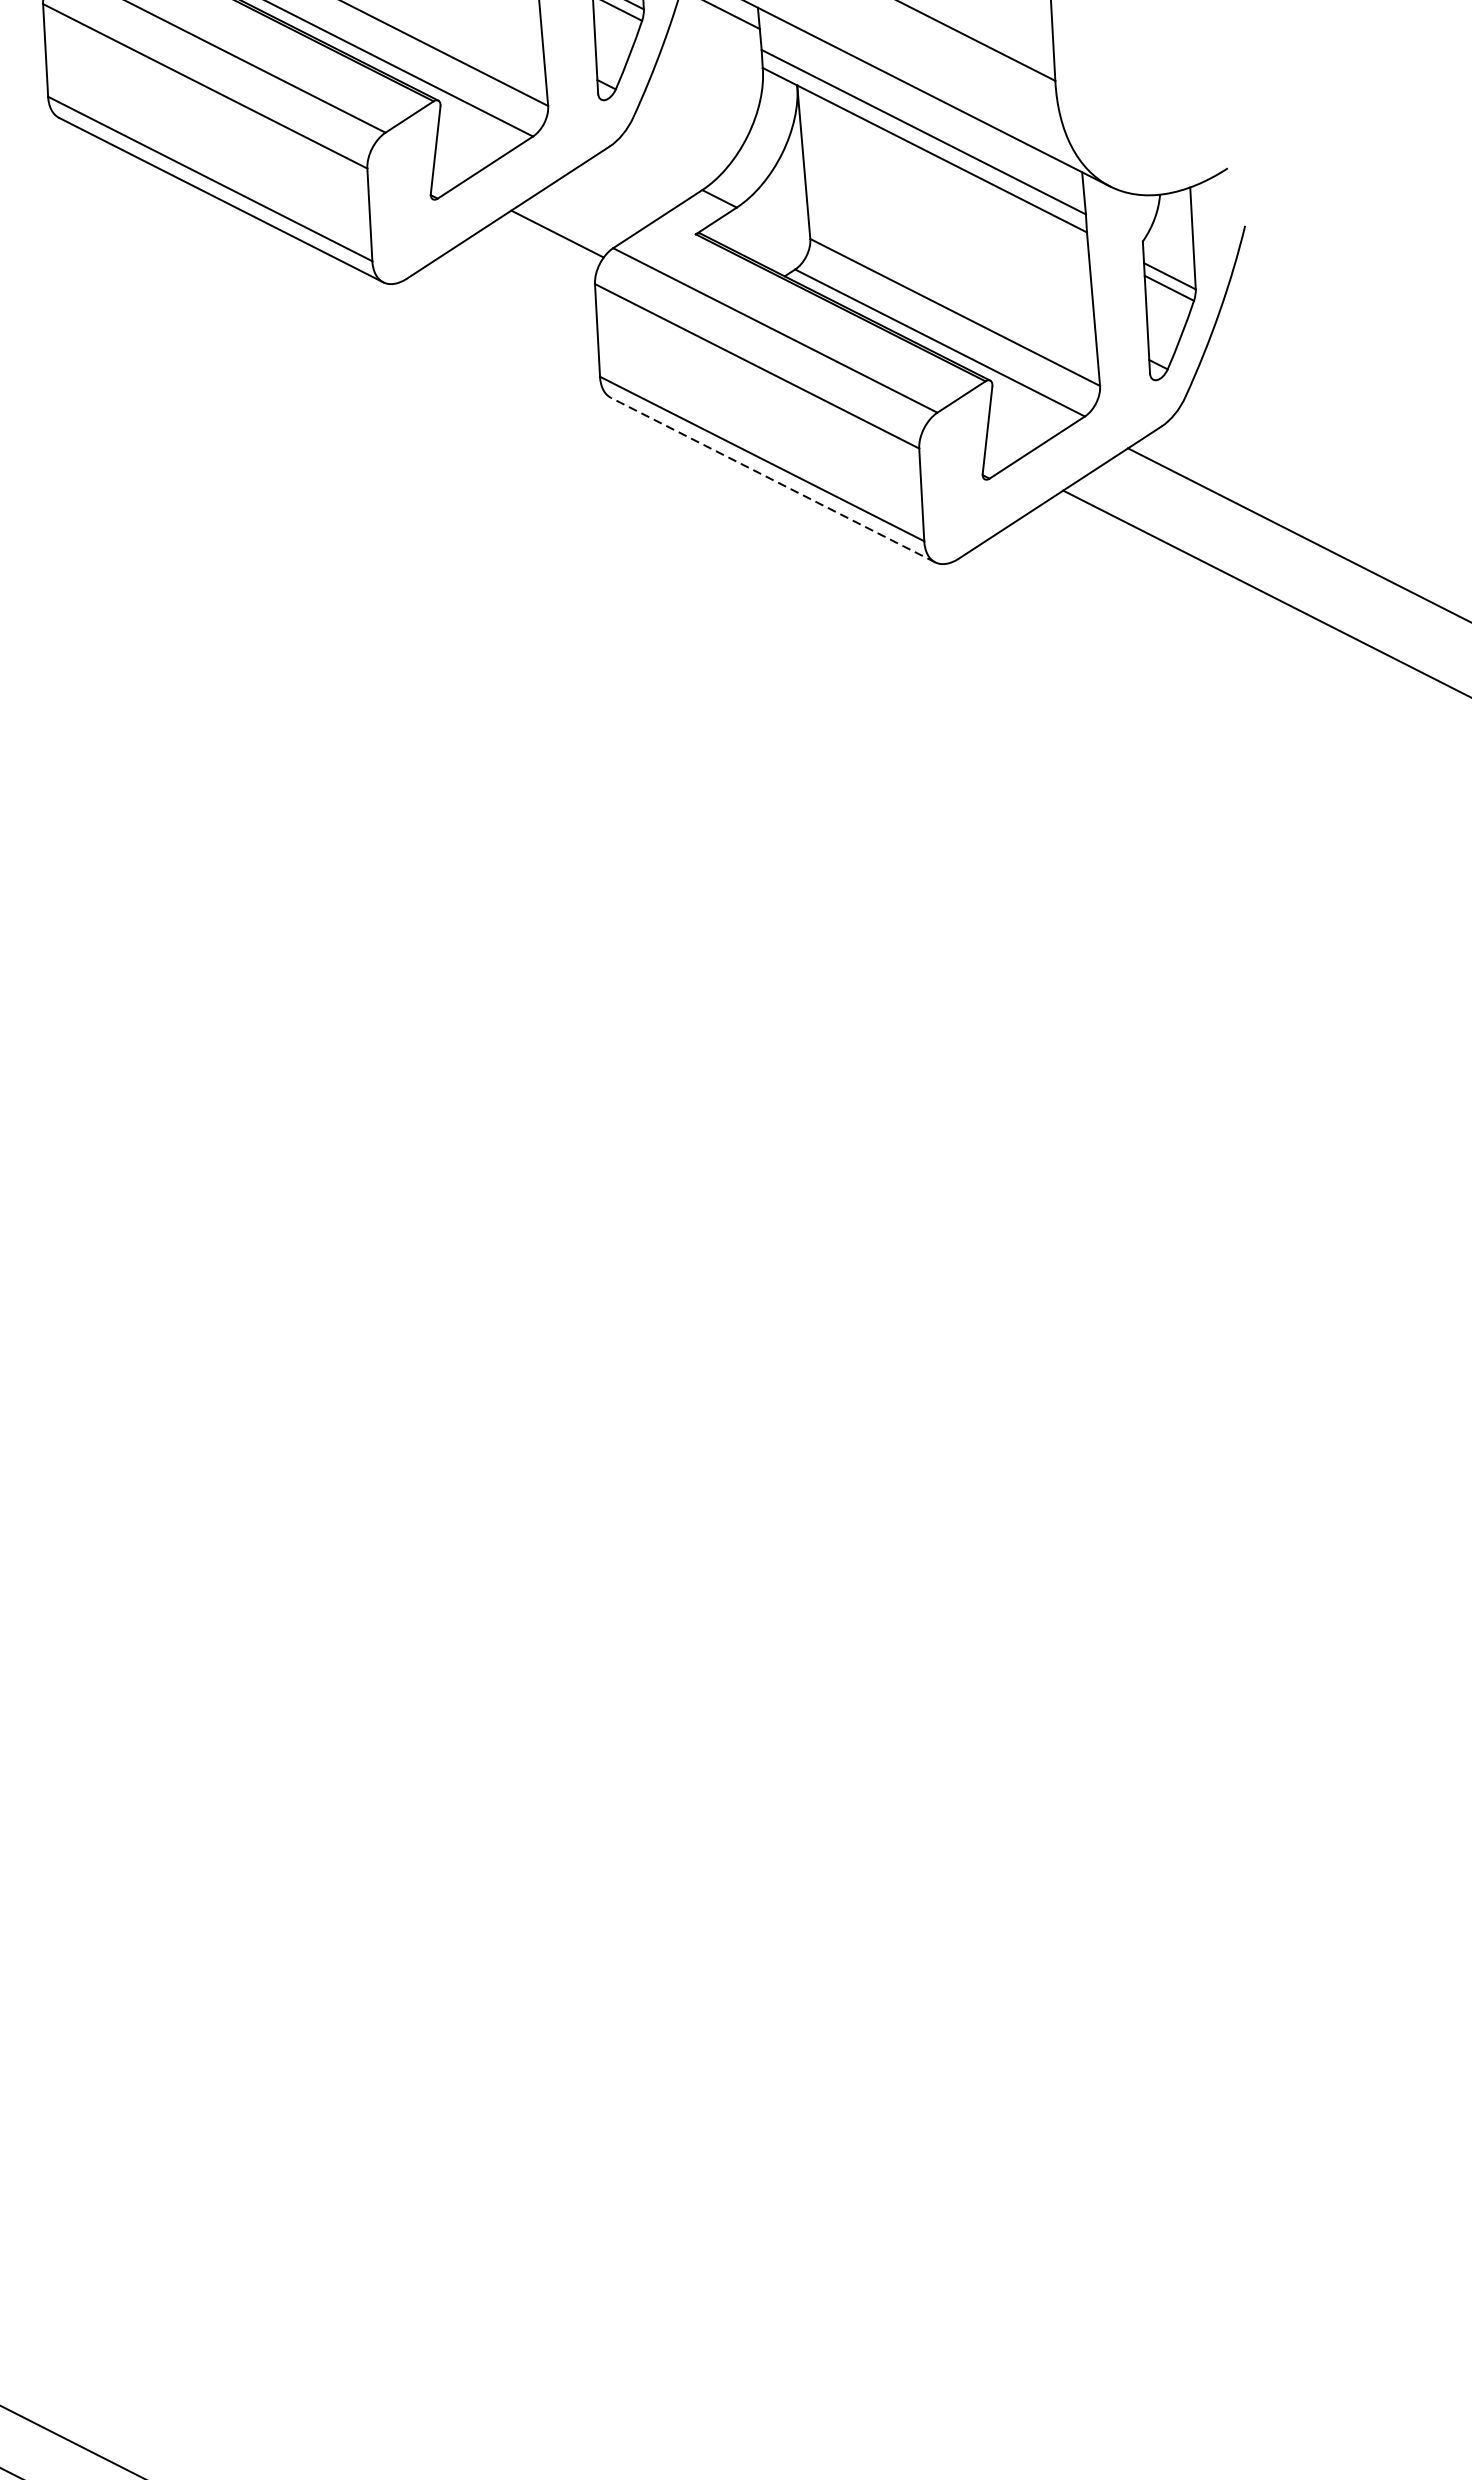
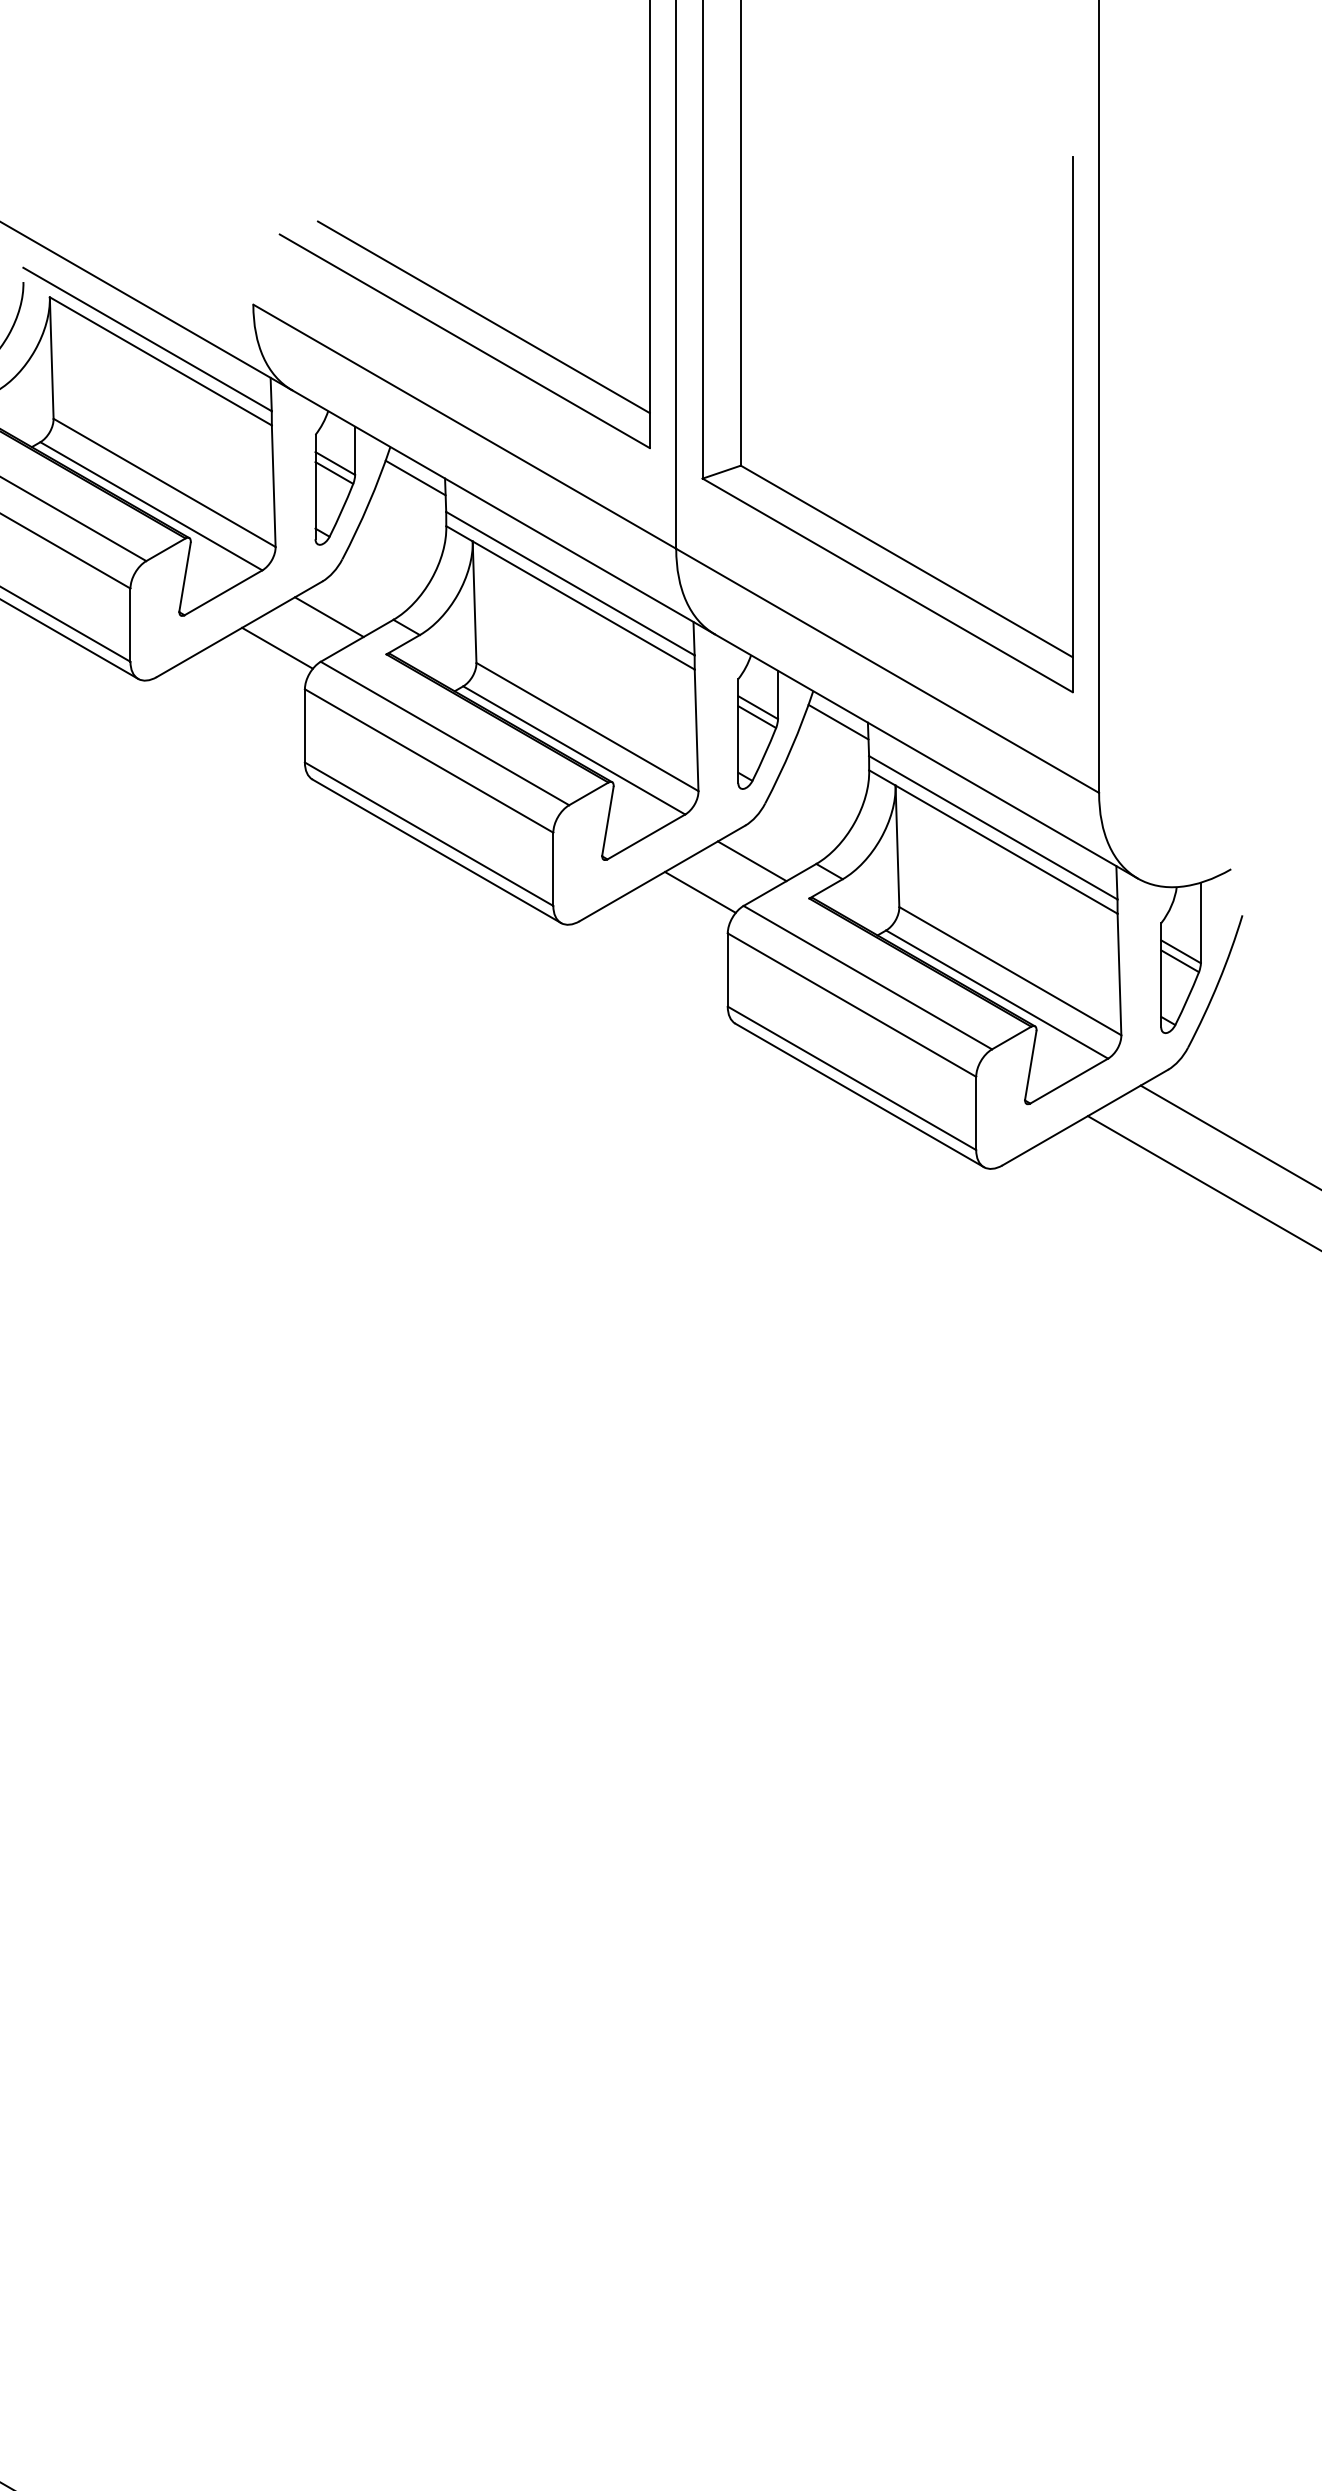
line: (620, 191) -> (751, 861), added
line: (772, 480) -> (859, 1095), dashed -> solid

